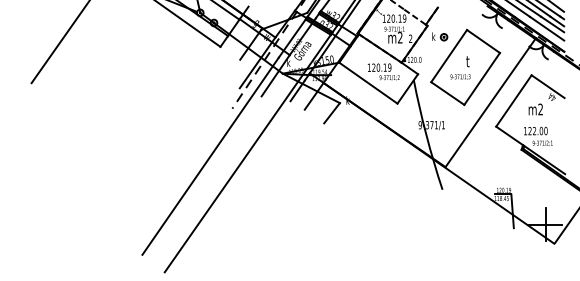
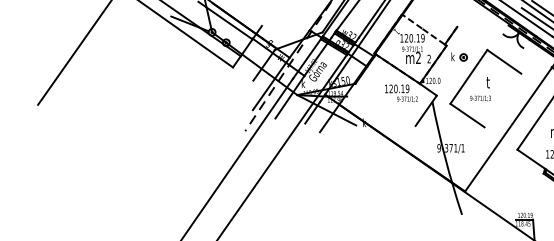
line: (481, 78) -> (502, 100), removed
line: (368, 82) -> (385, 104), removed
line: (331, 113) -> (347, 136), removed

